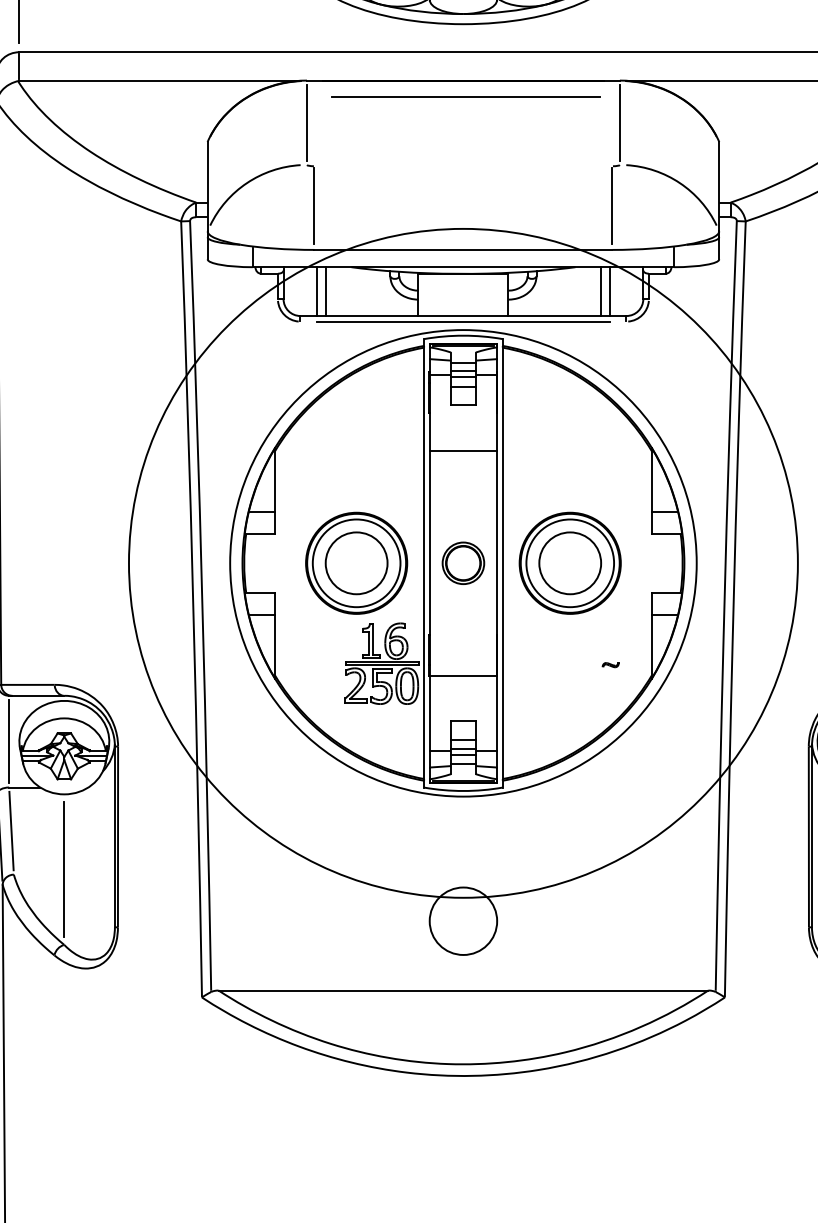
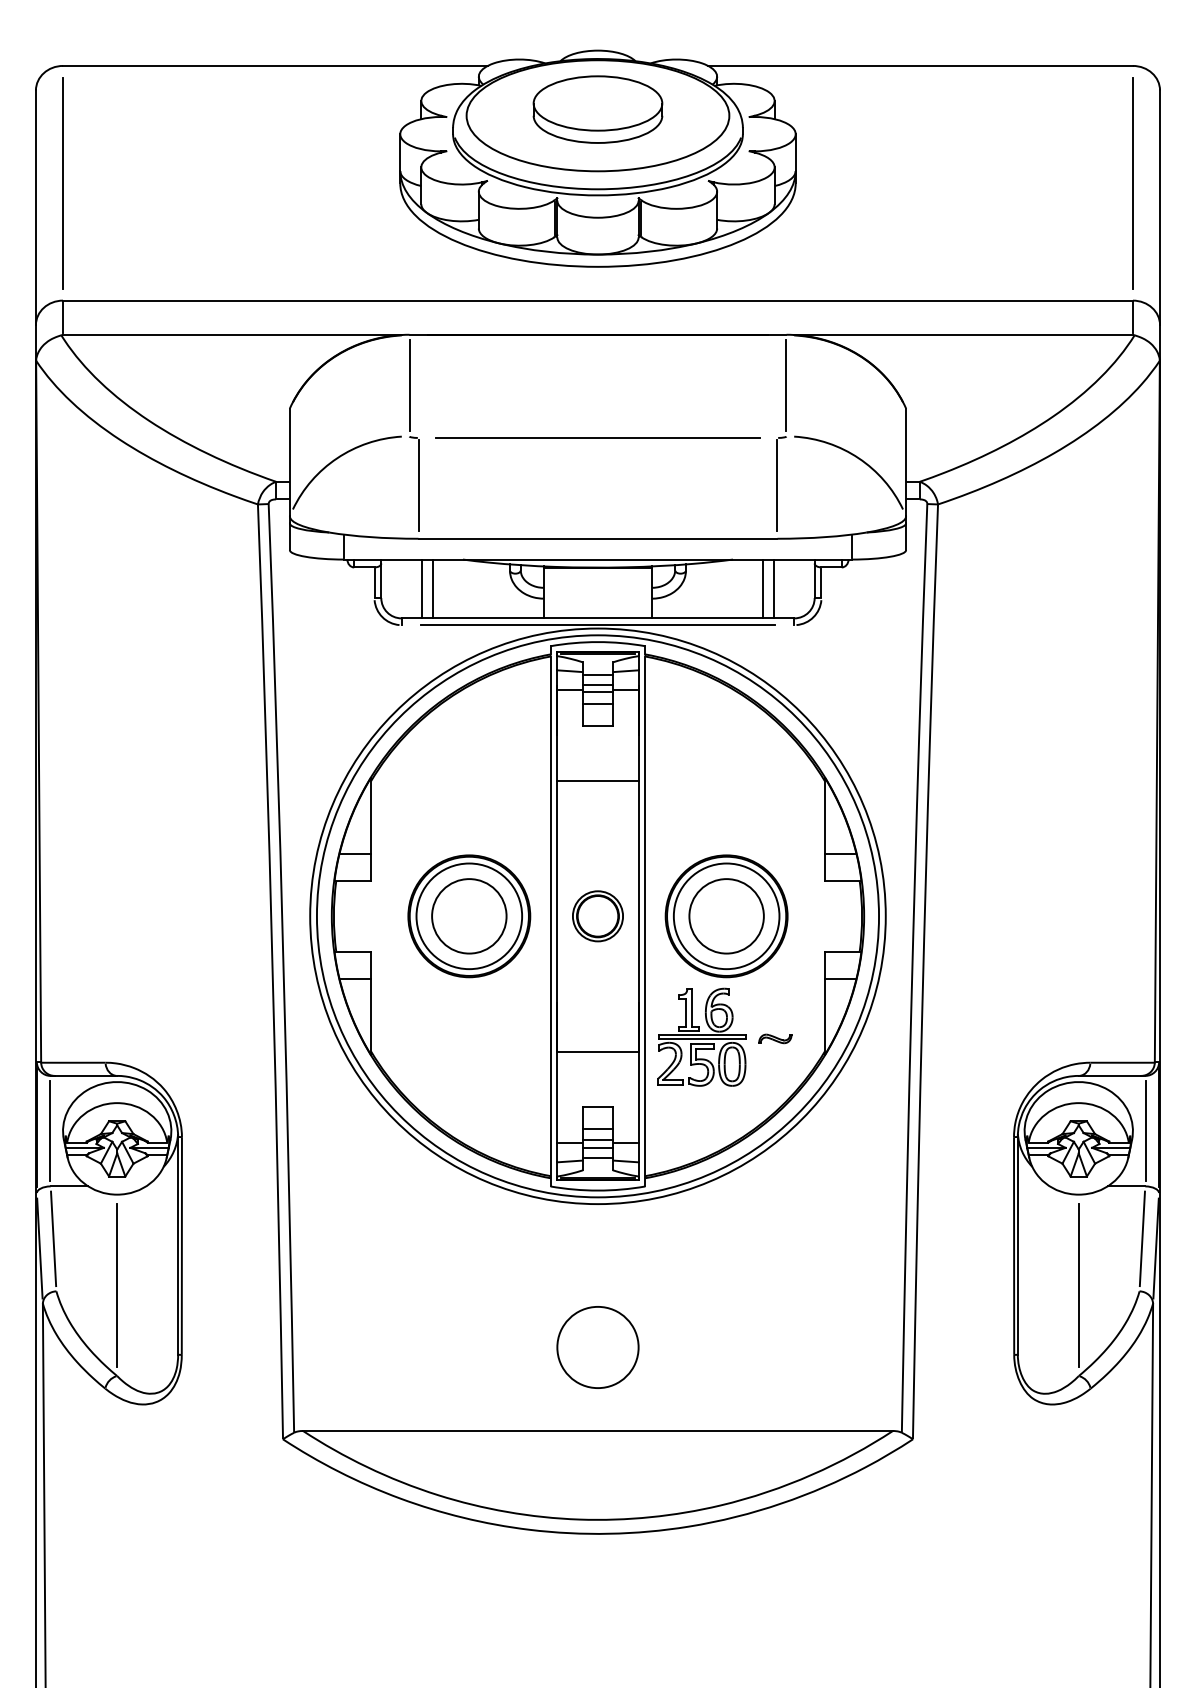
line: (465, 96) -> (597, 437), moved
circle: (463, 563) -> (597, 916), size x0.71
part: (381, 663) -> (701, 1036), moved
part: (610, 664) -> (775, 1038), size x1.67

